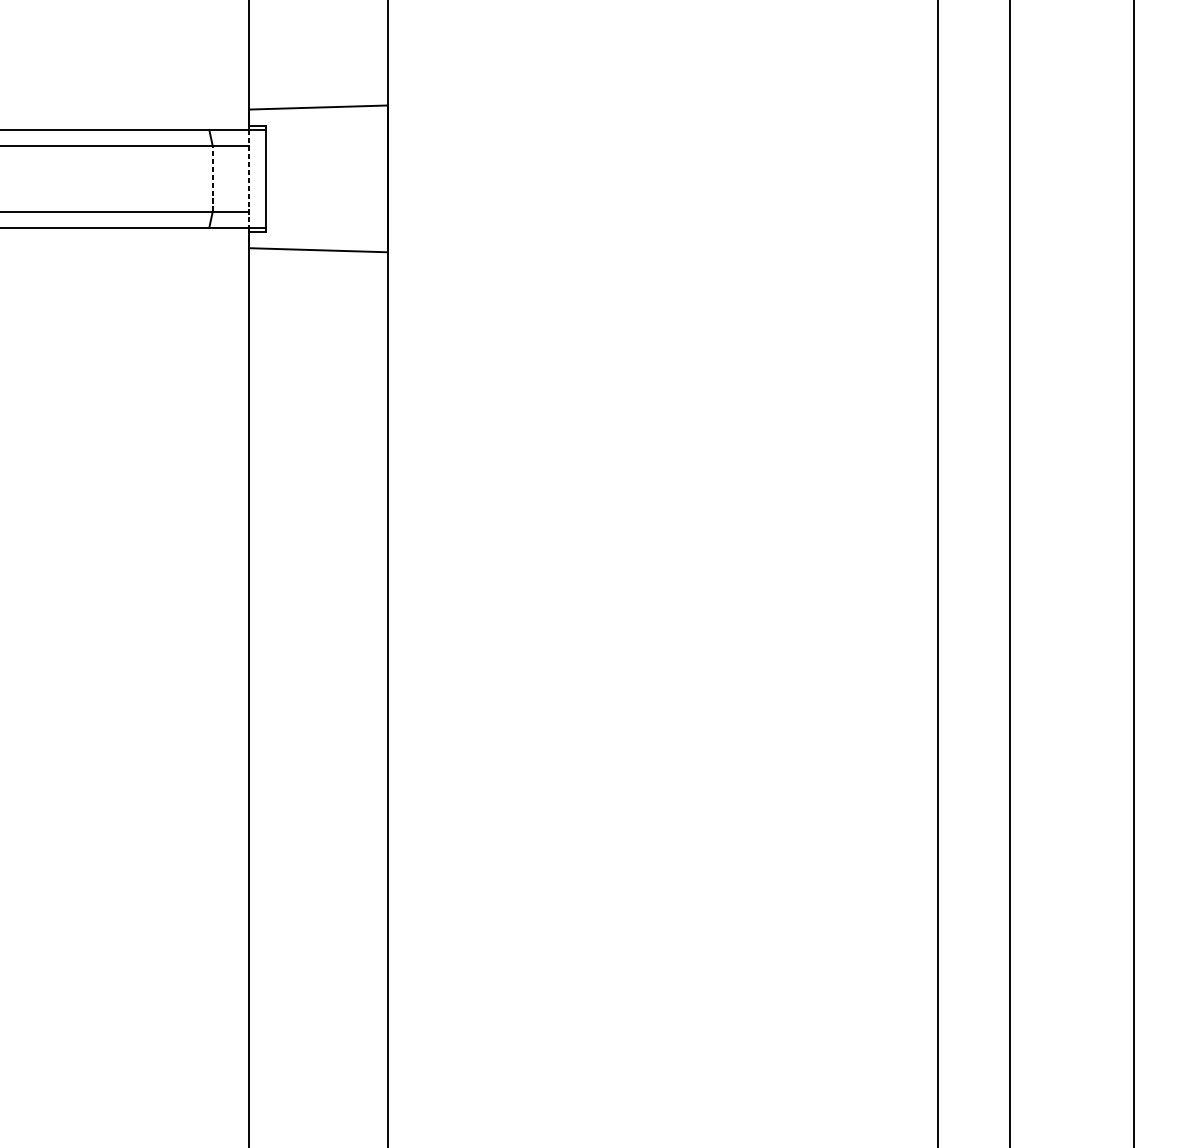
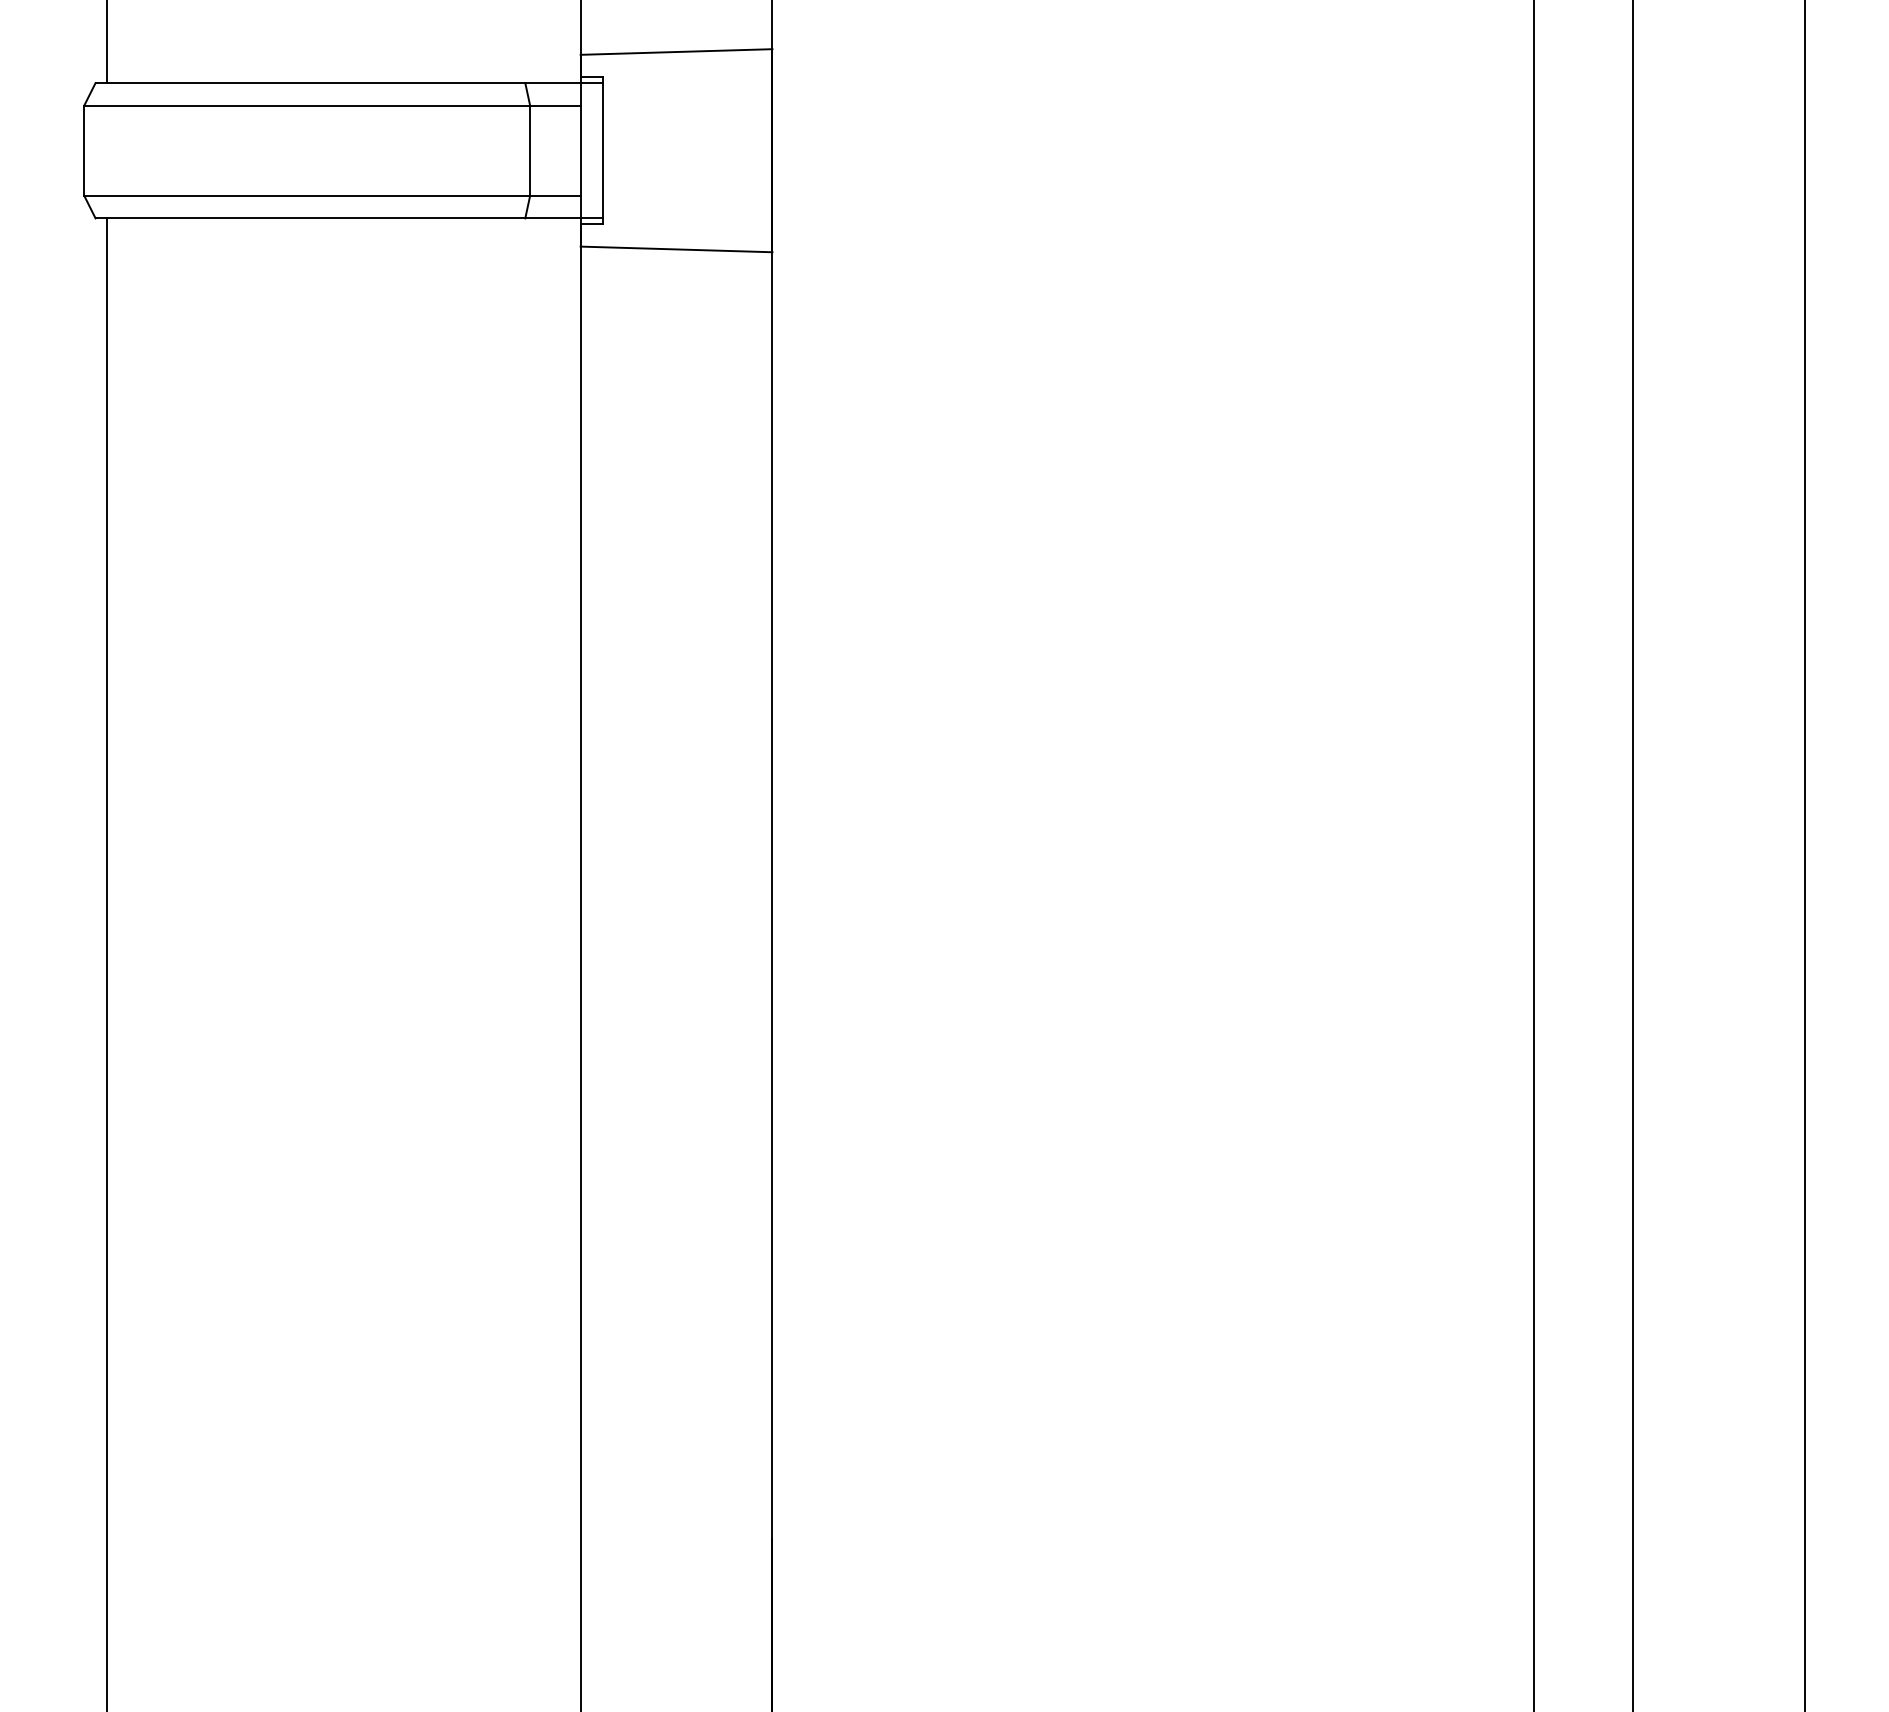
line: (213, 178) -> (530, 150), dashed -> solid
line: (249, 178) -> (580, 150), dashed -> solid

